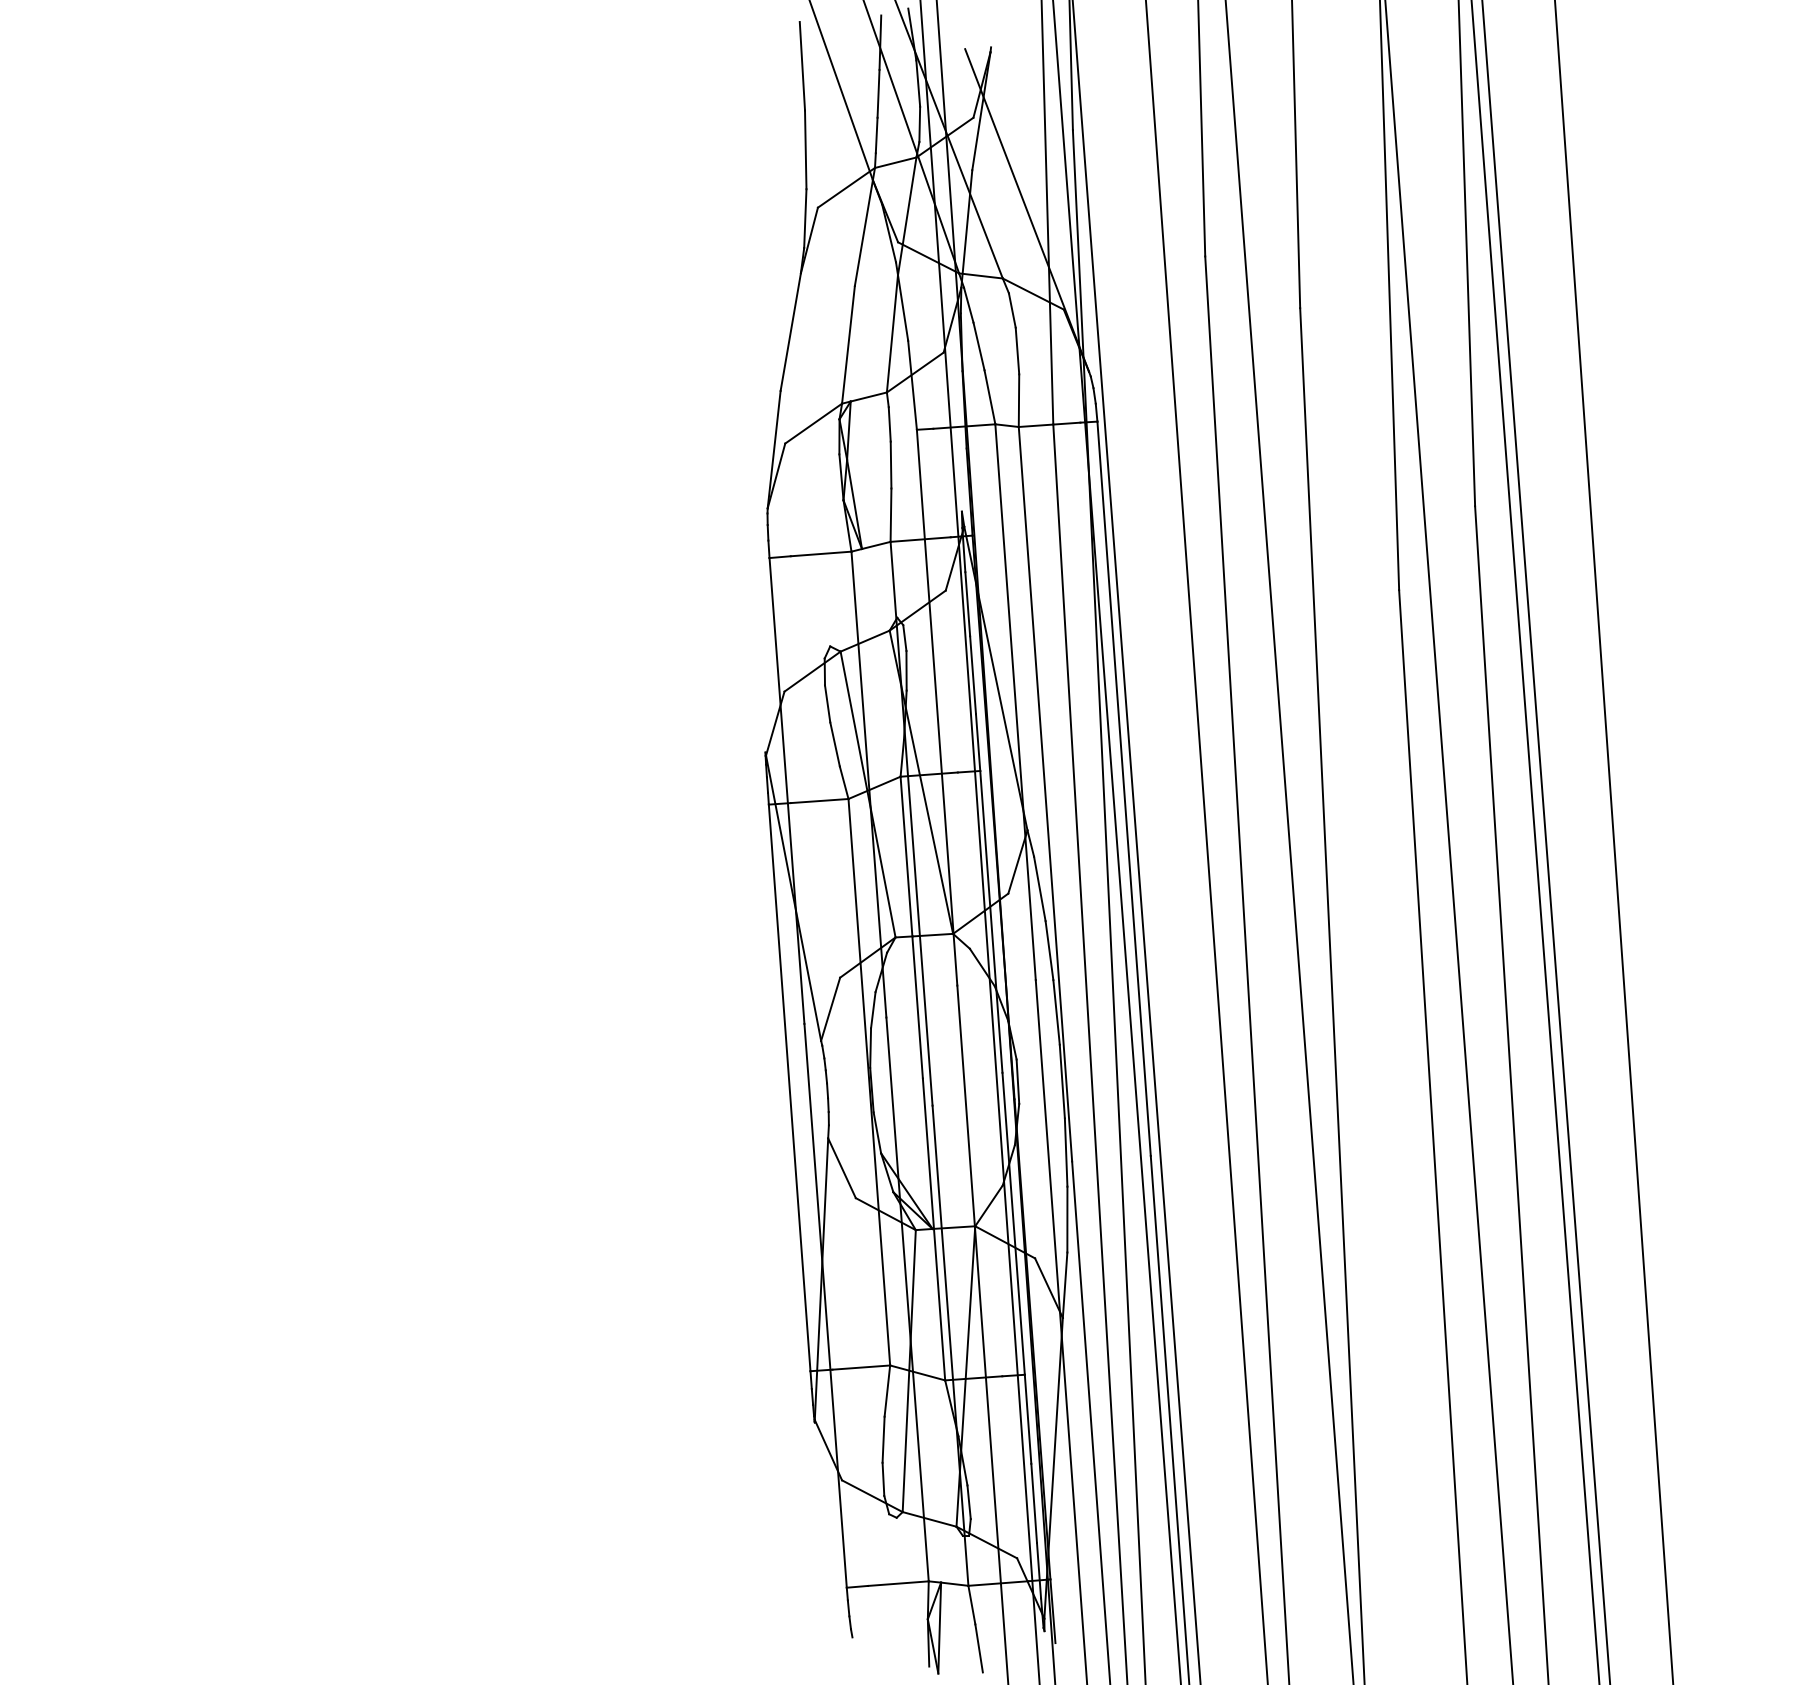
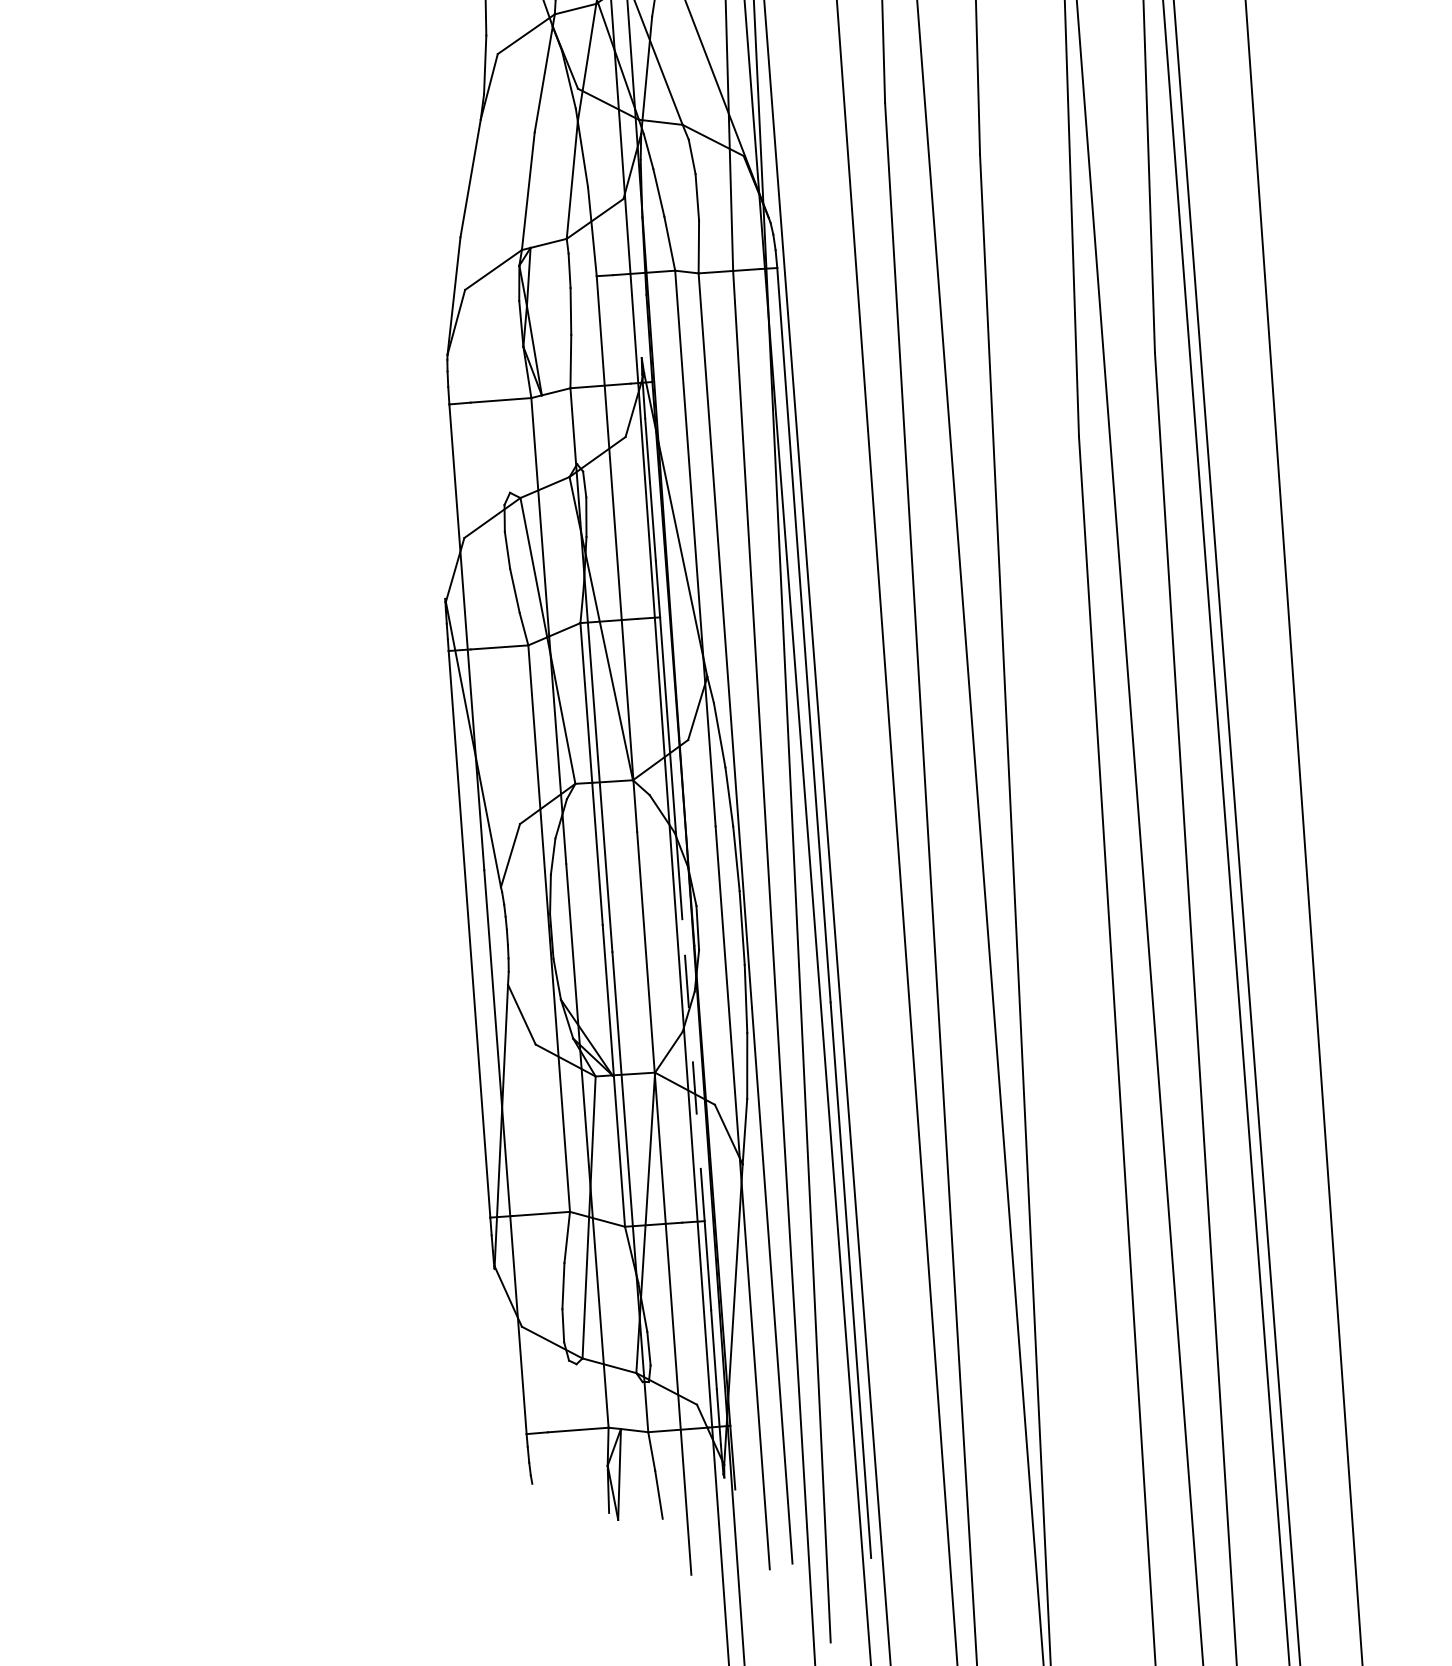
line: (1013, 1223) -> (693, 1069), solid -> dashed

